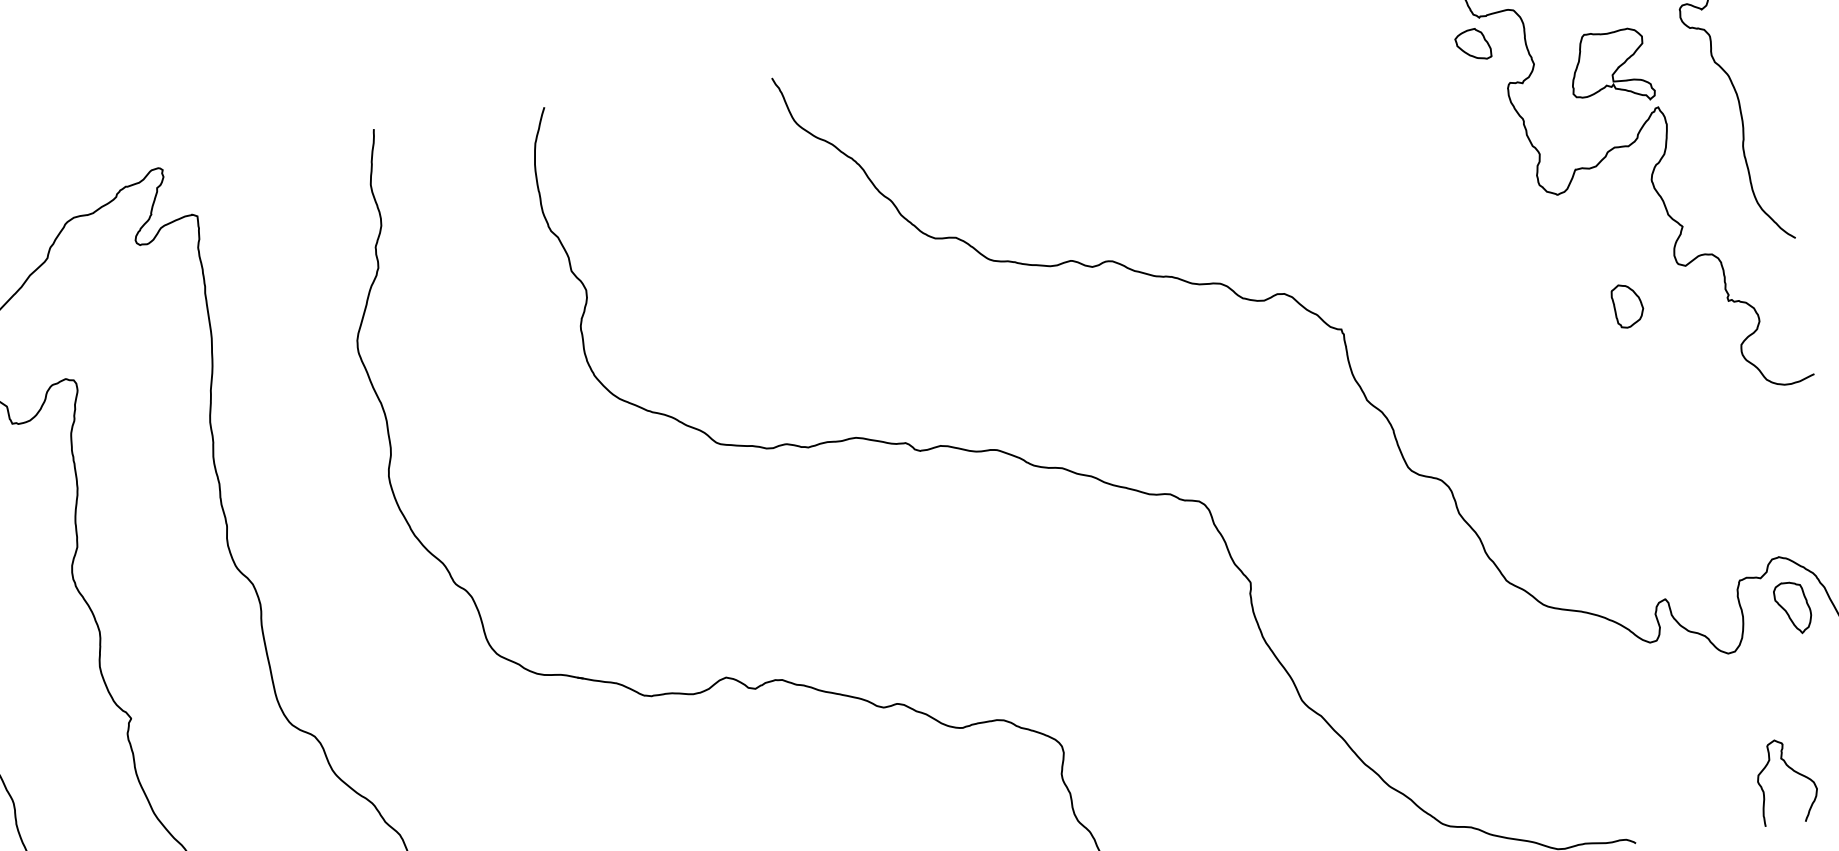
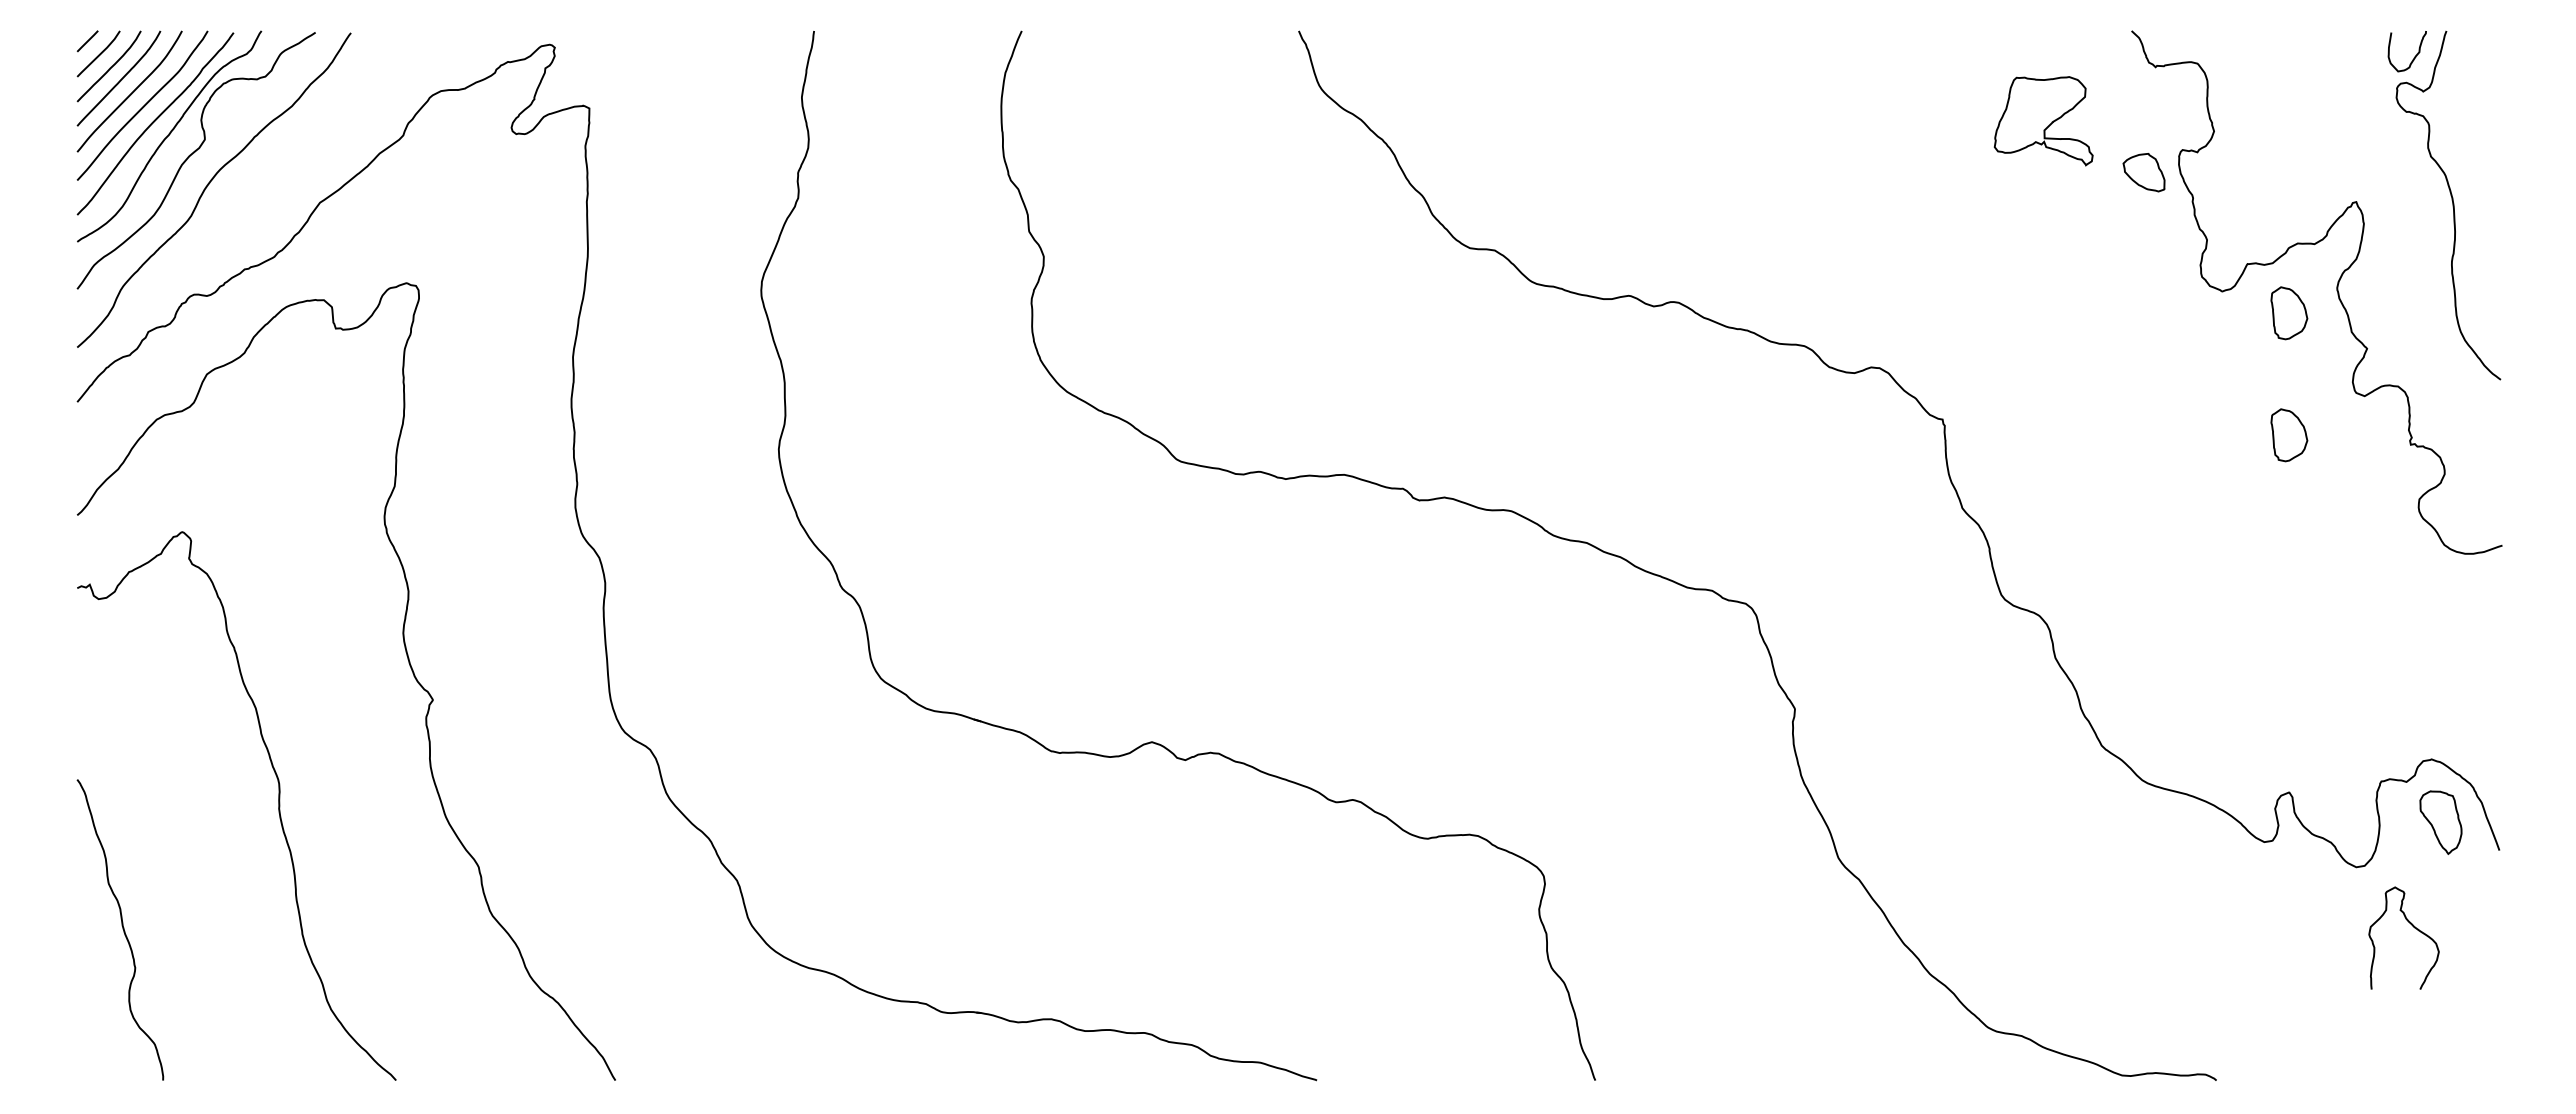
part: (1472, 44) -> (2143, 172), moved
part: (1610, 67) -> (2043, 121), moved
part: (1615, 205) -> (2289, 313), added
curve: (1793, 771) -> (2413, 927), moved

